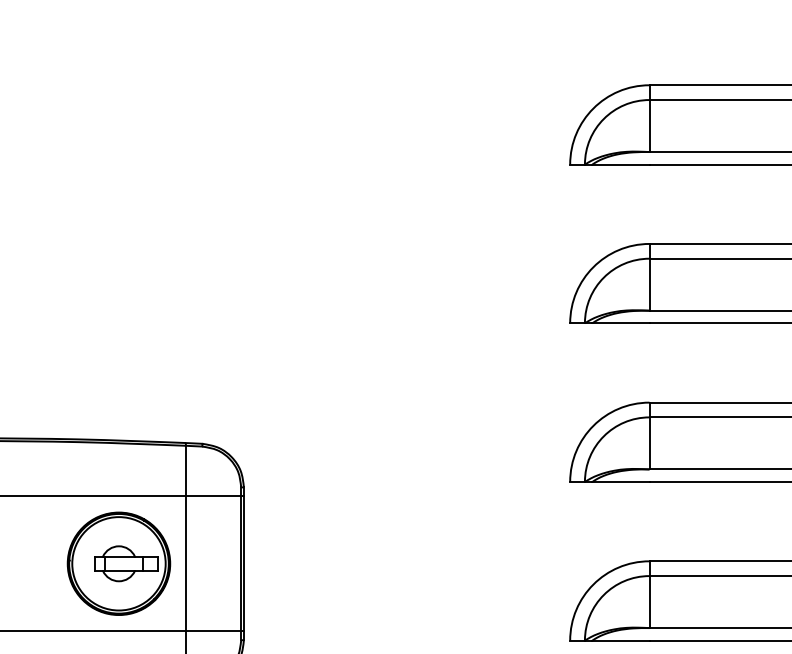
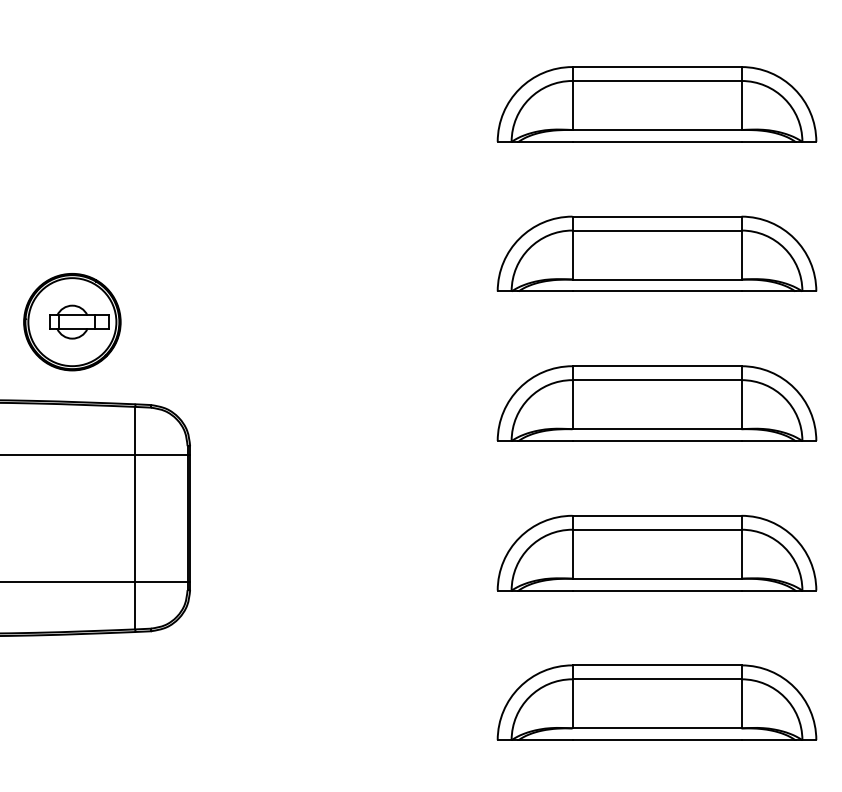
part: (119, 564) -> (72, 322), moved

